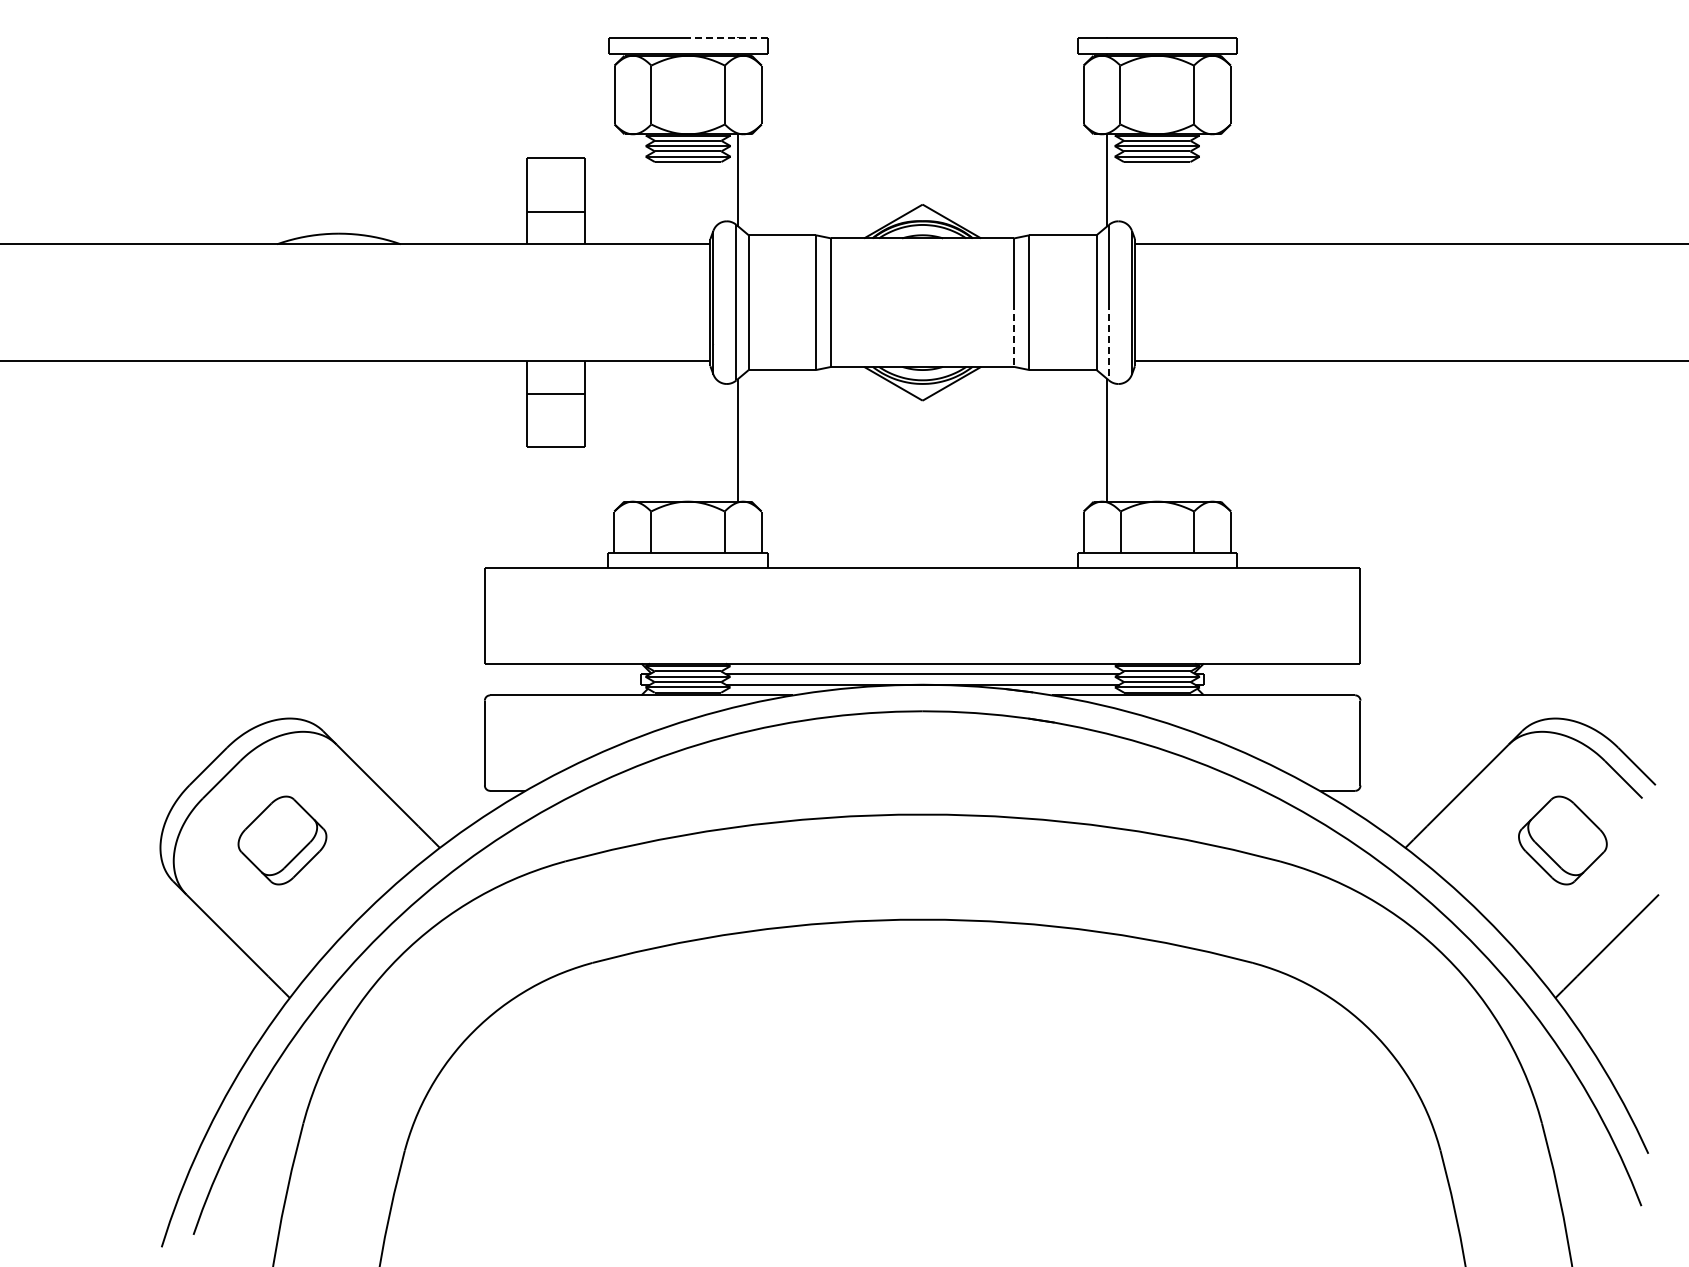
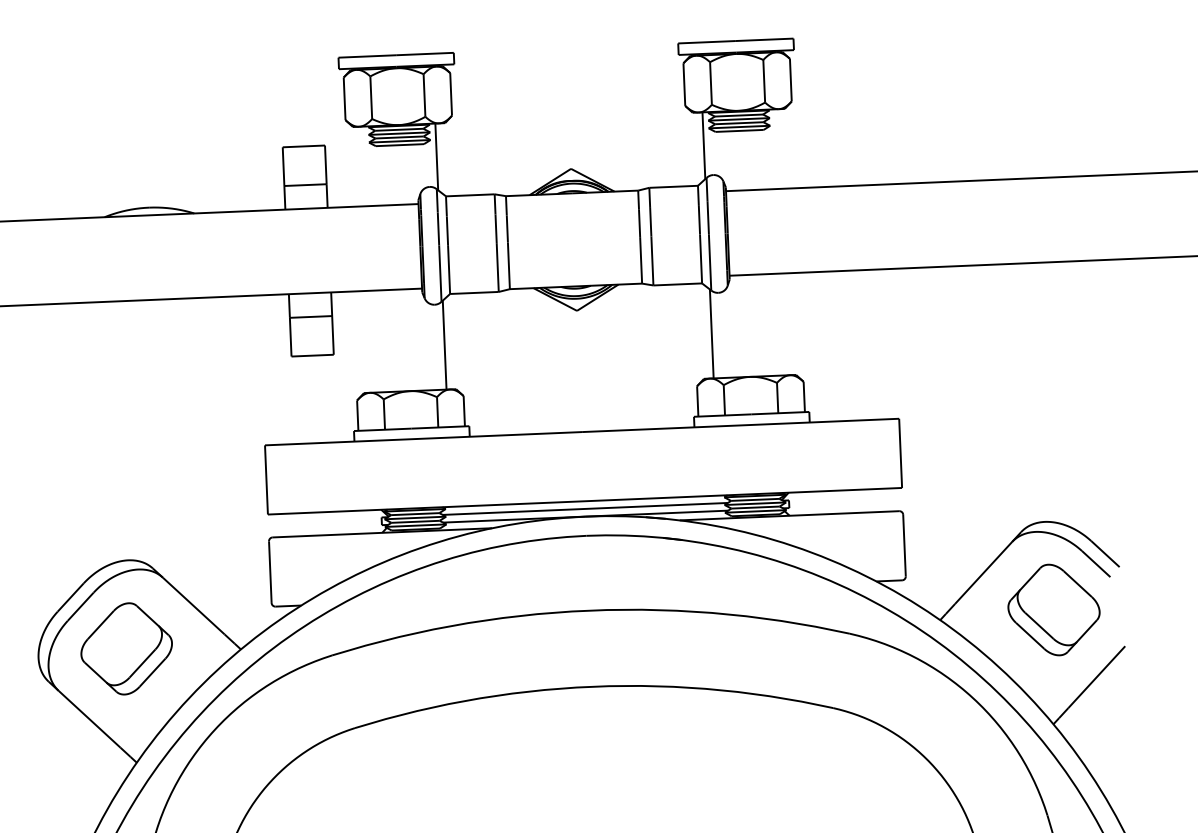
line: (727, 37) -> (424, 53), dashed -> solid
line: (1013, 335) -> (640, 260), dashed -> solid
line: (1108, 341) -> (709, 262), dashed -> solid
part: (282, 840) -> (126, 648), size x1.43
part: (1562, 840) -> (1053, 610), size x1.43

